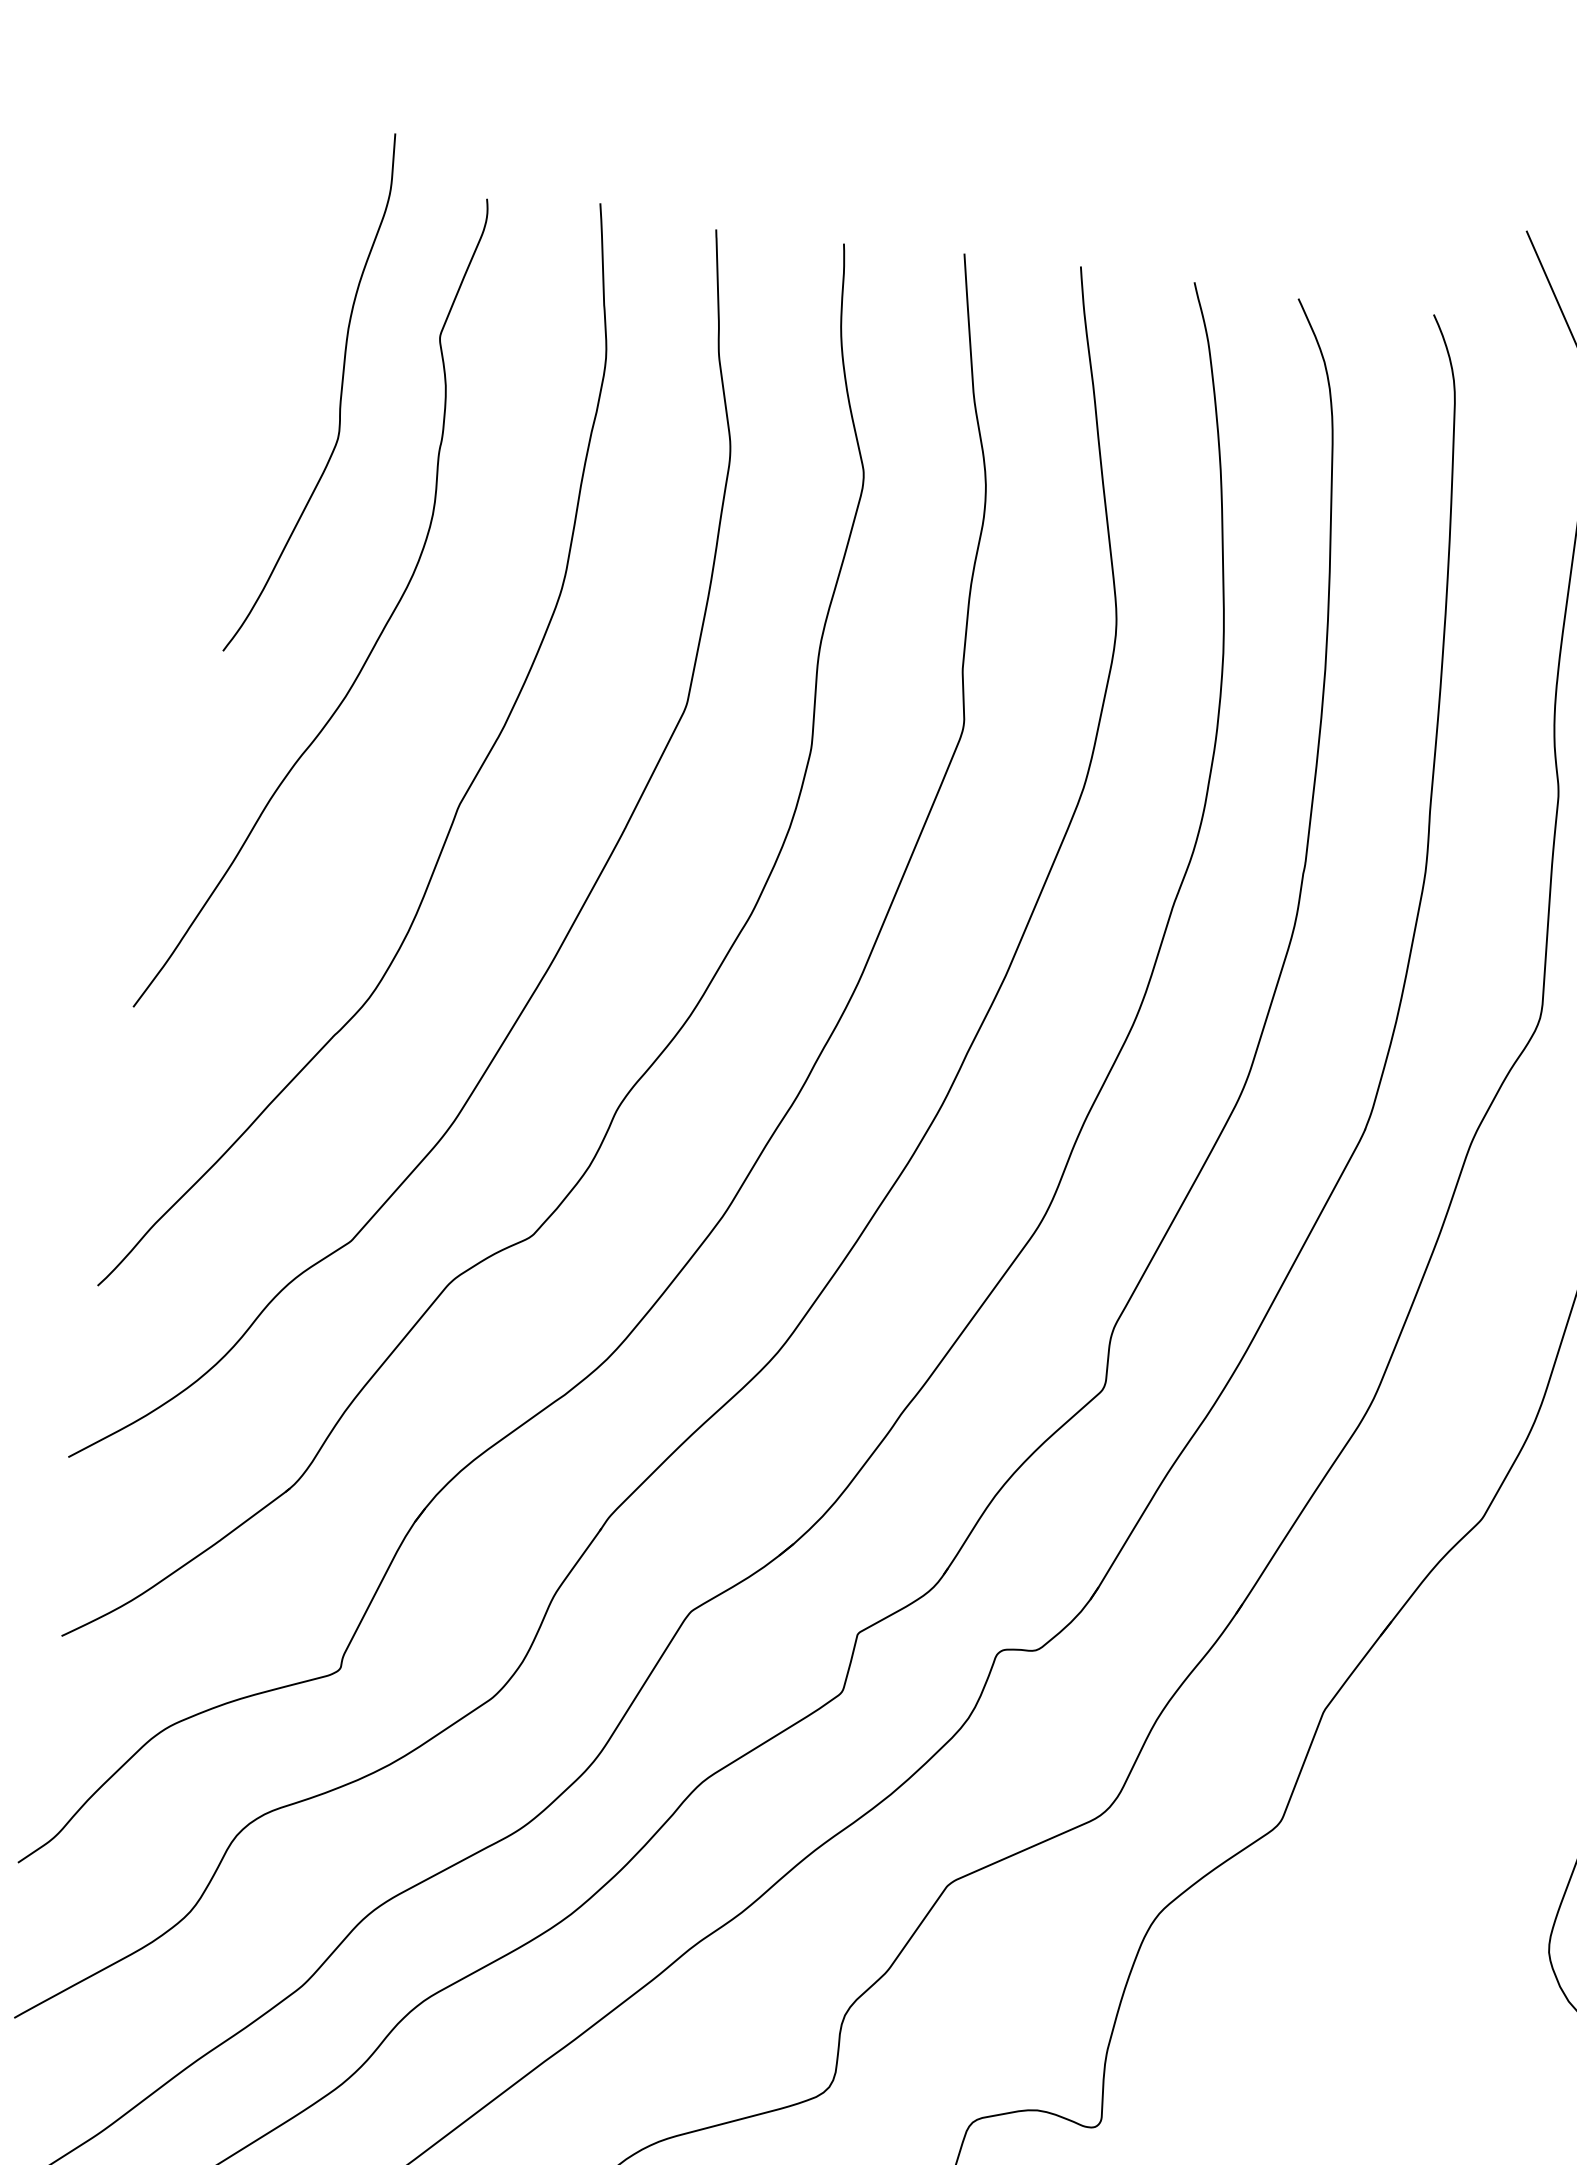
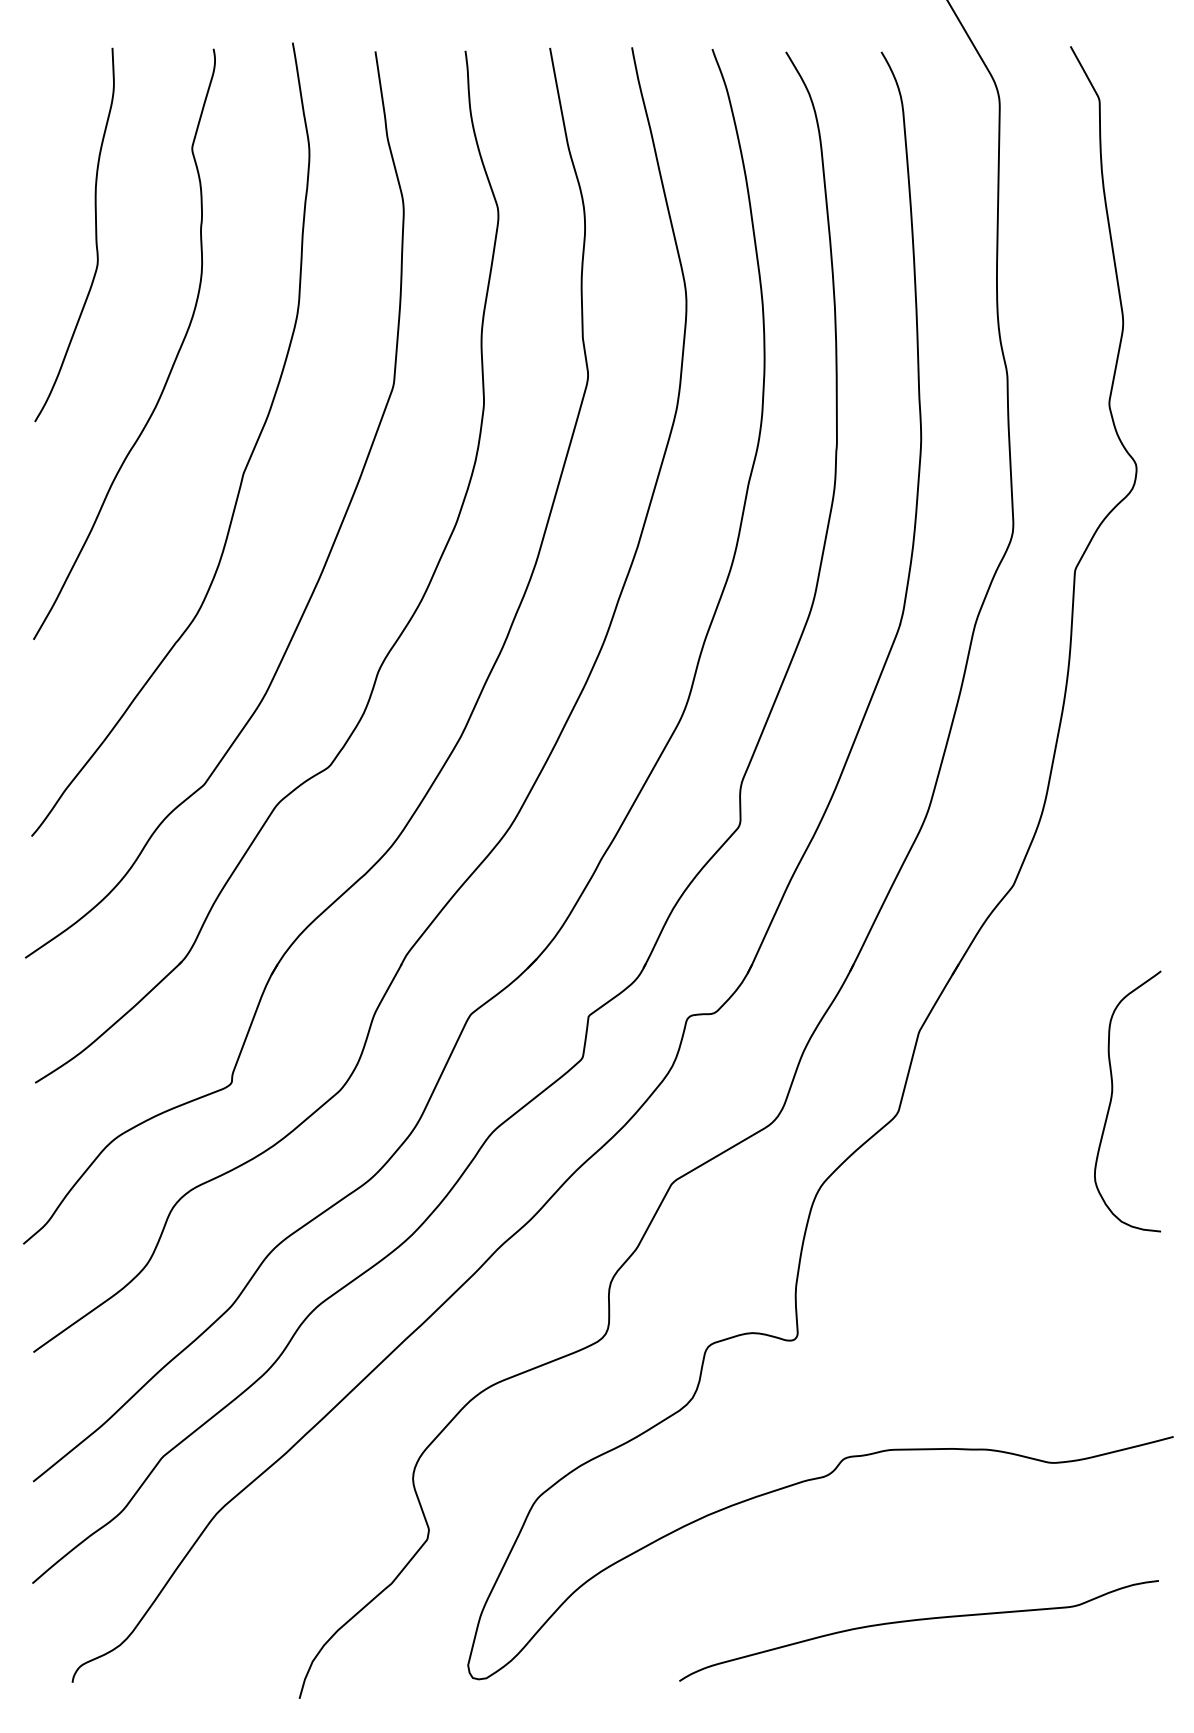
curve: (340, 395) -> (95, 234), moved

